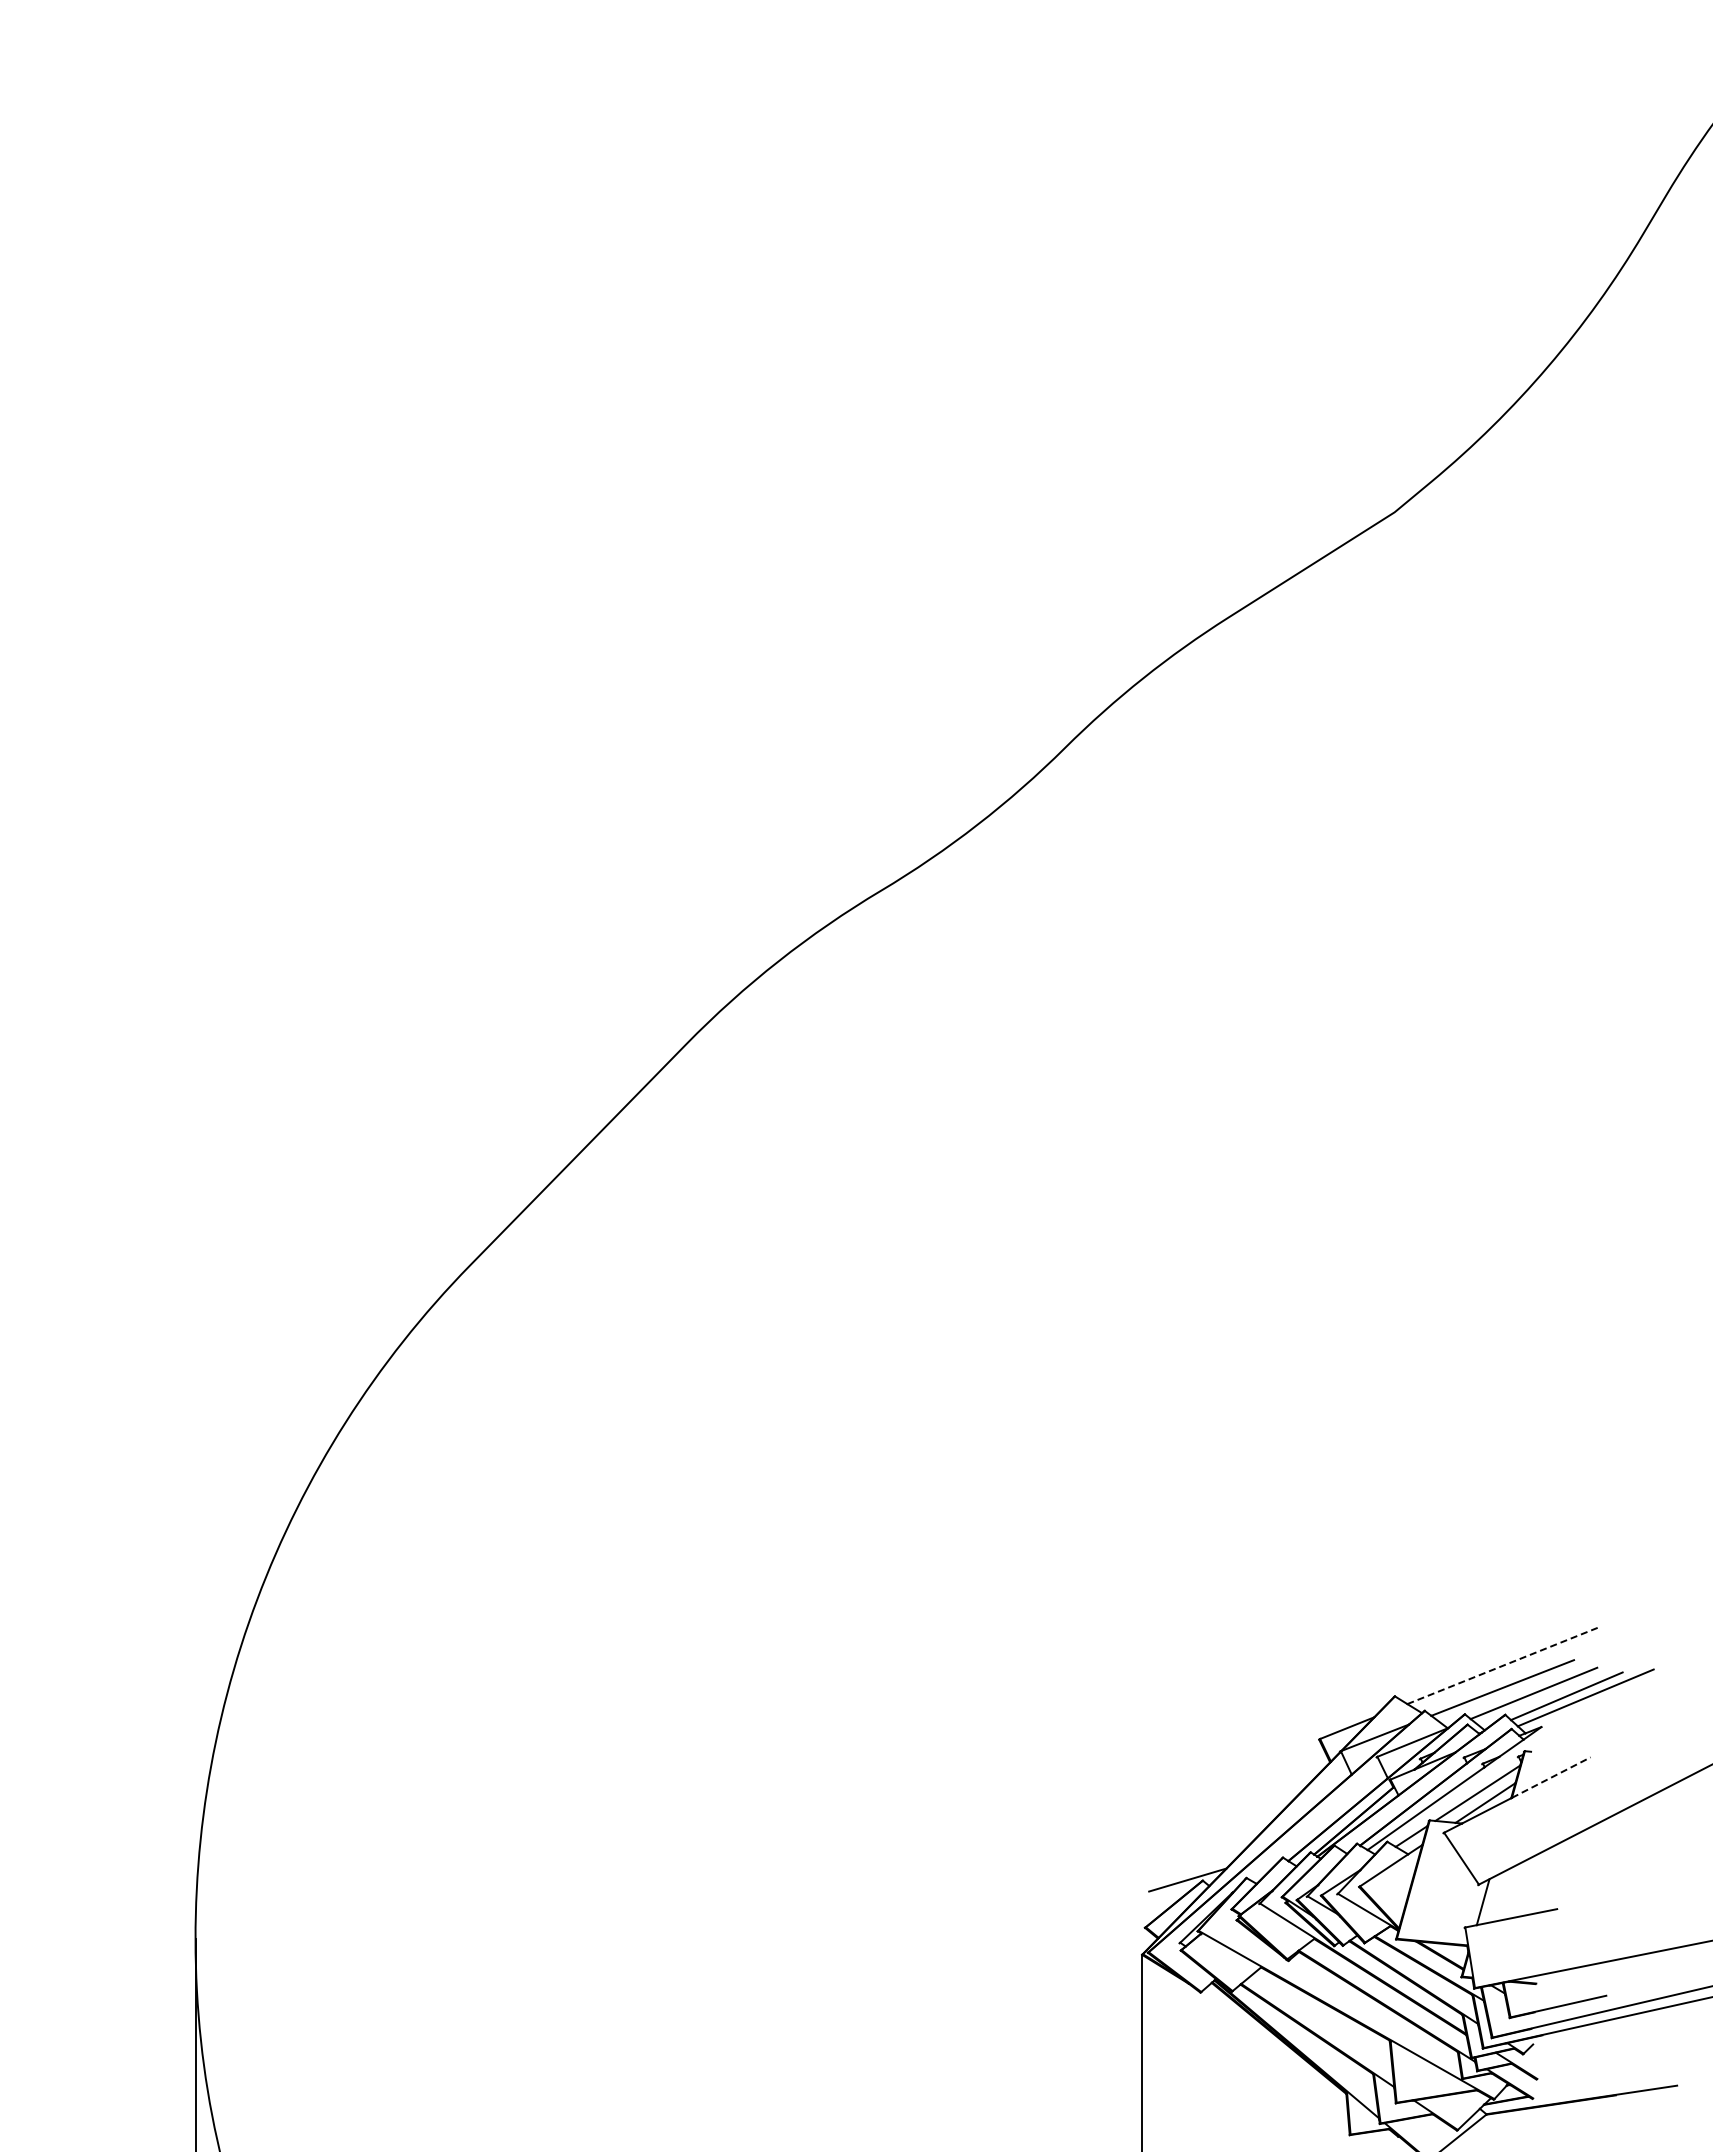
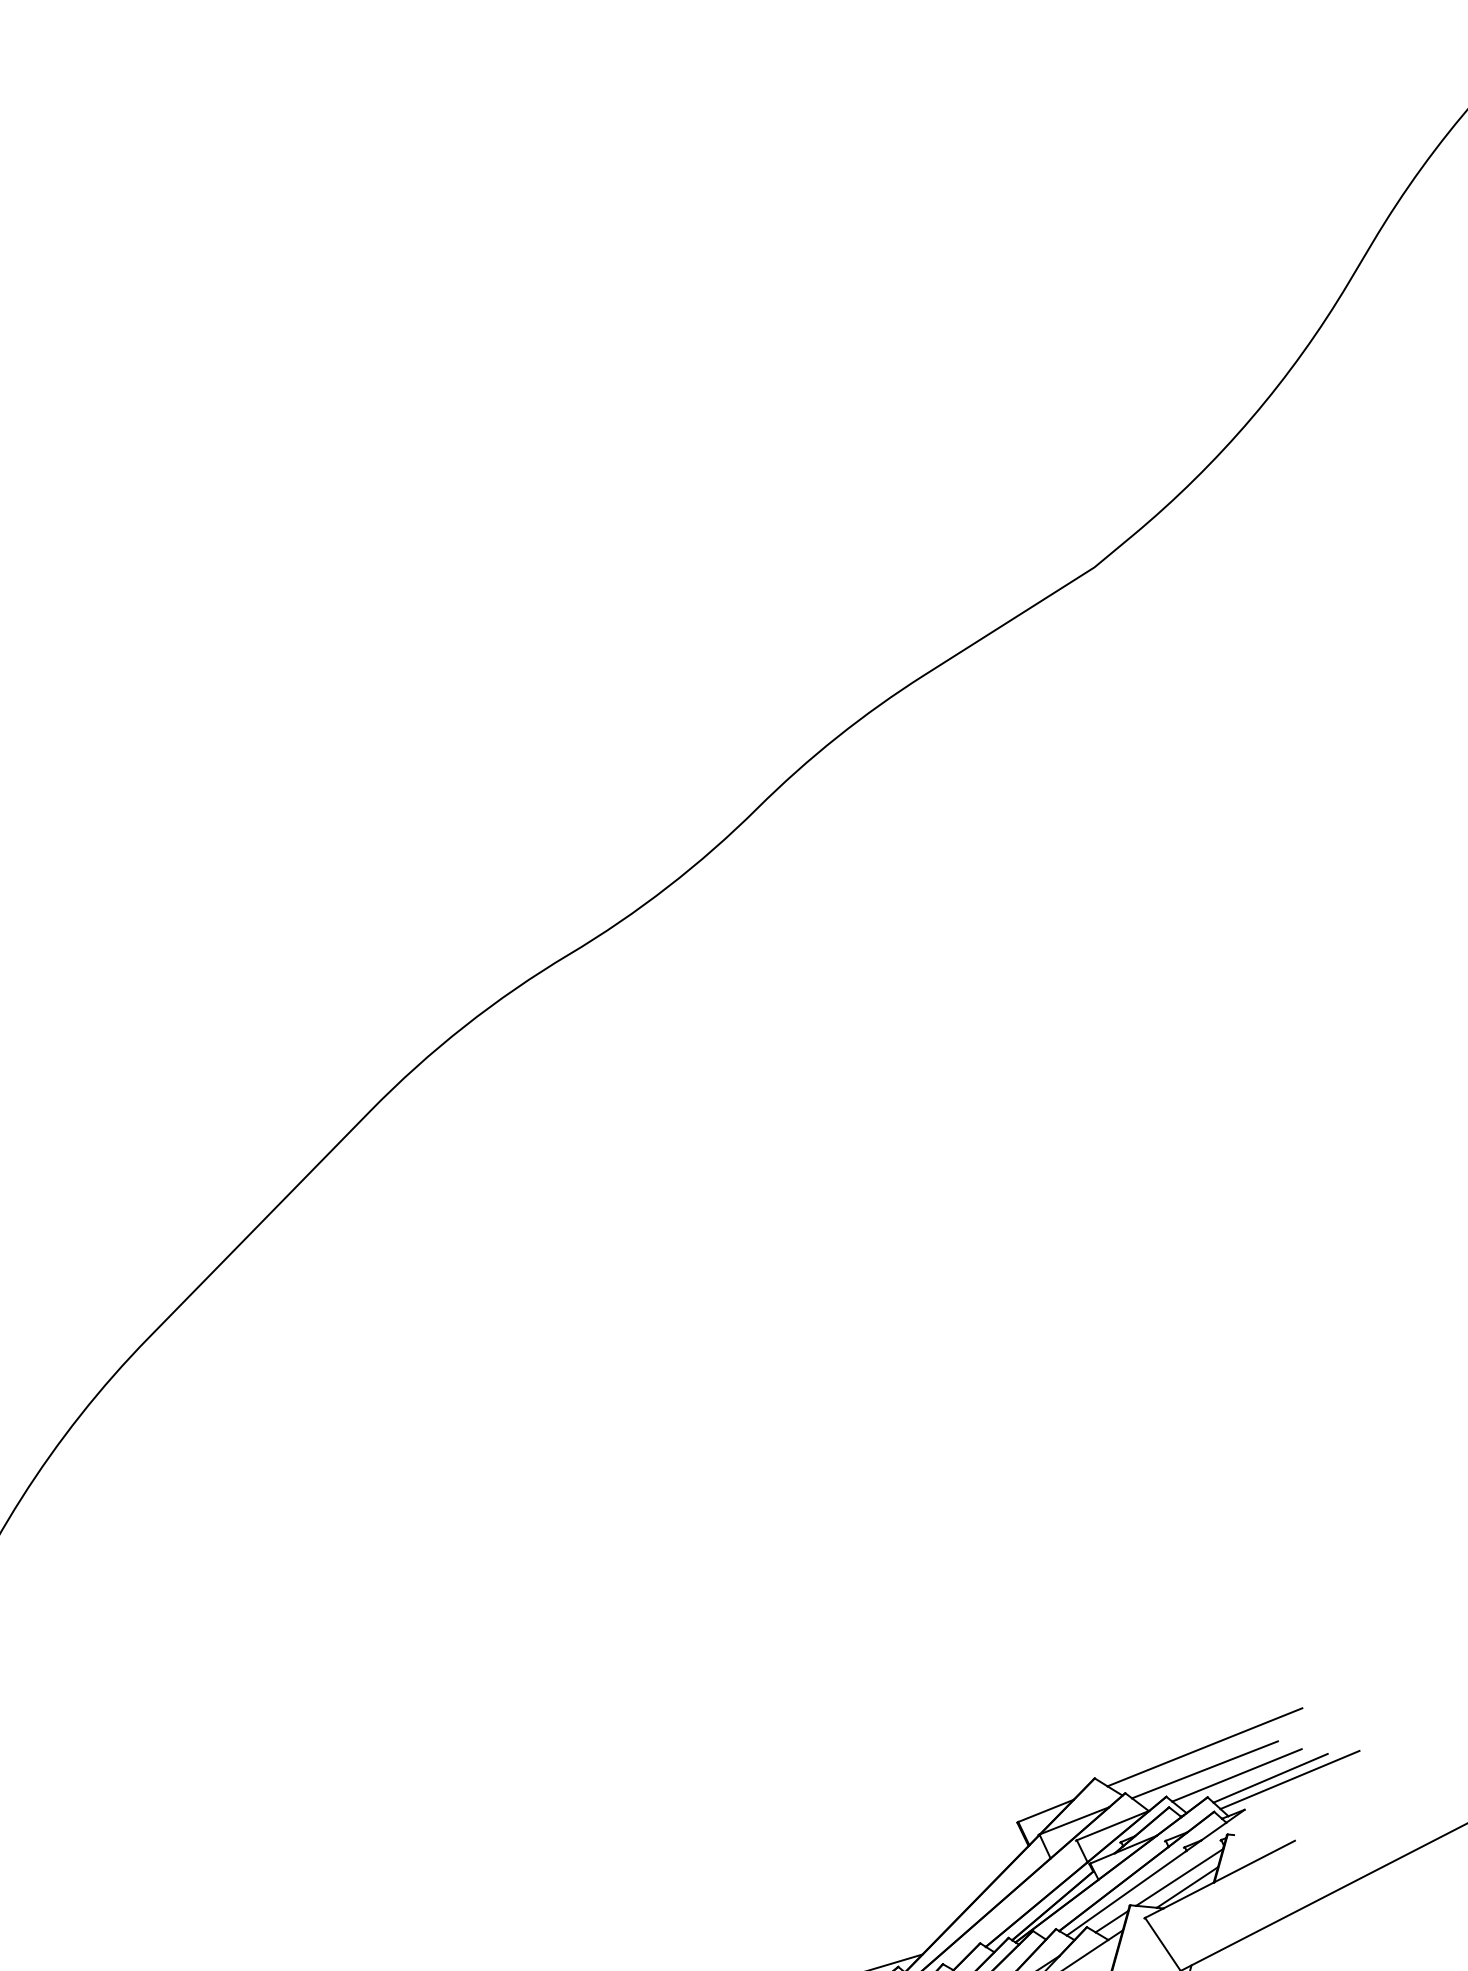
line: (1502, 1665) -> (1204, 1746), dashed -> solid
line: (1551, 1777) -> (1254, 1861), dashed -> solid

